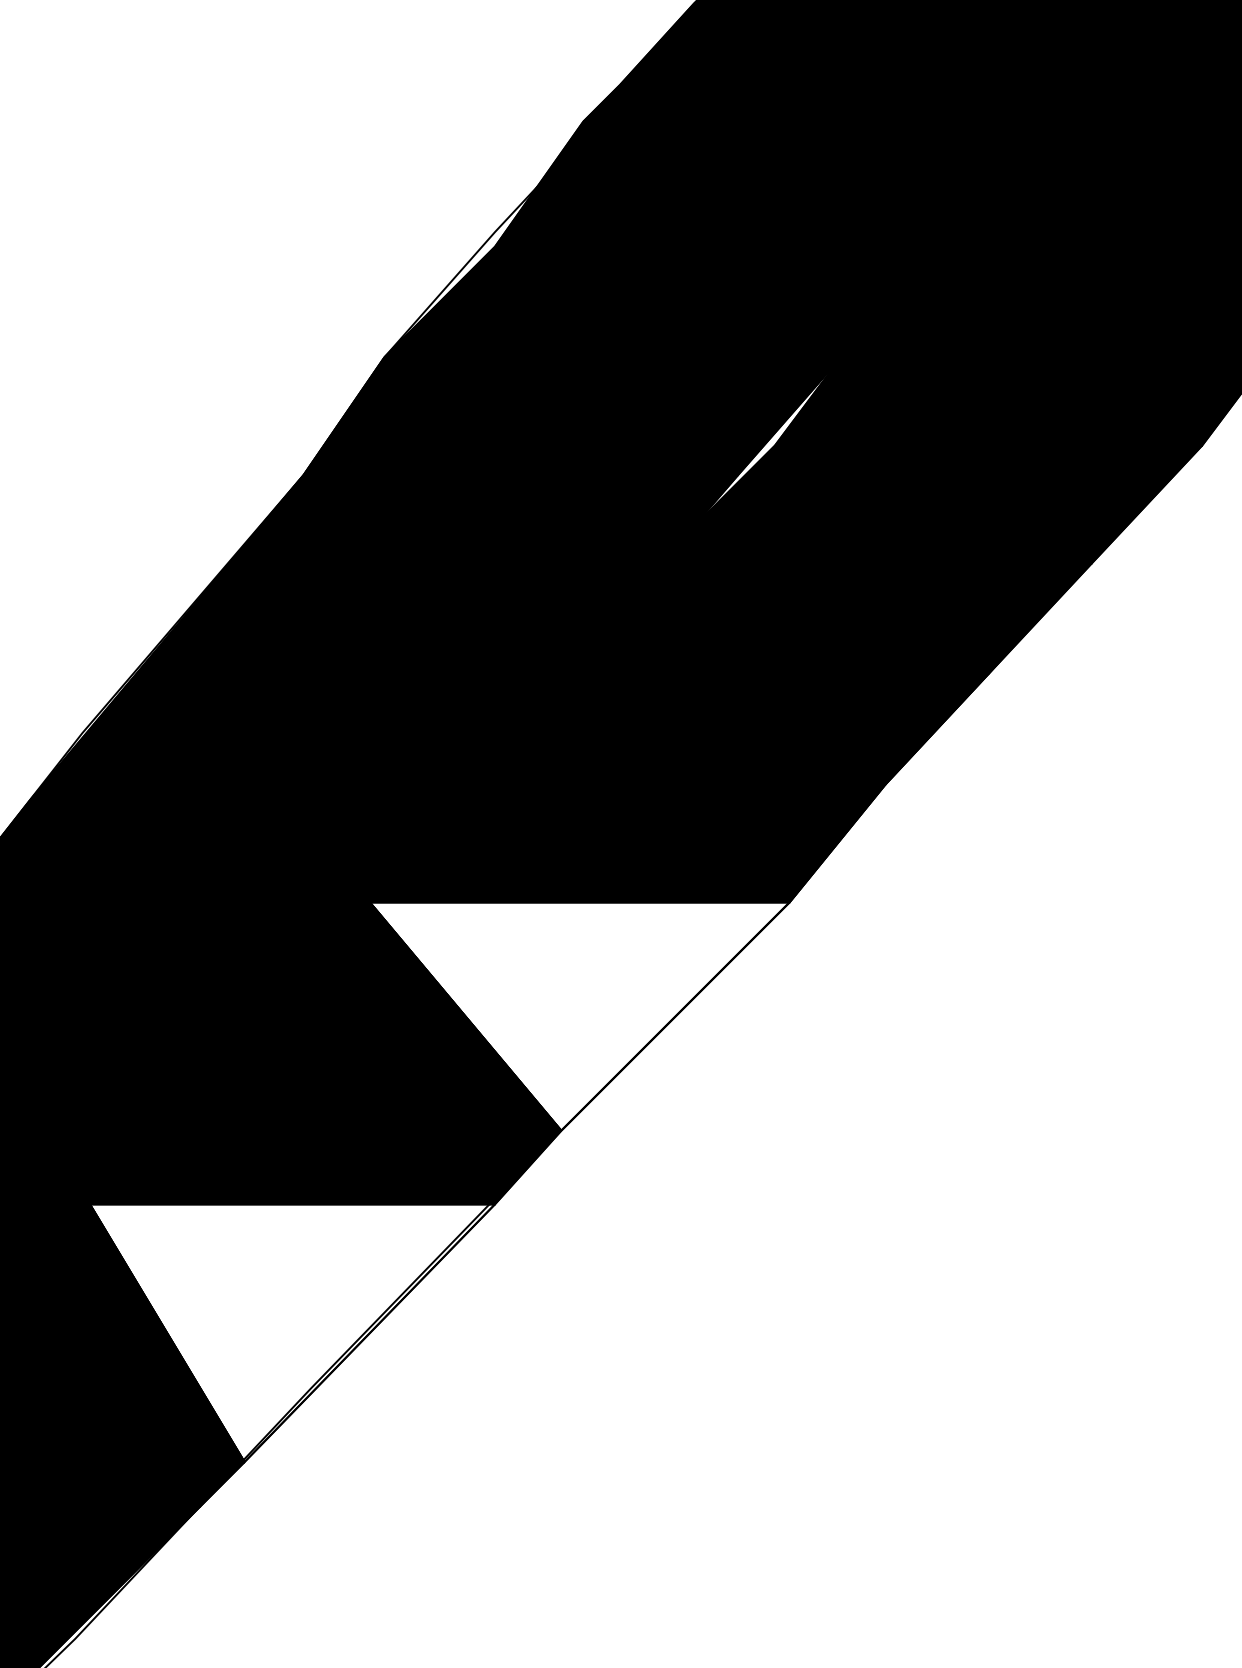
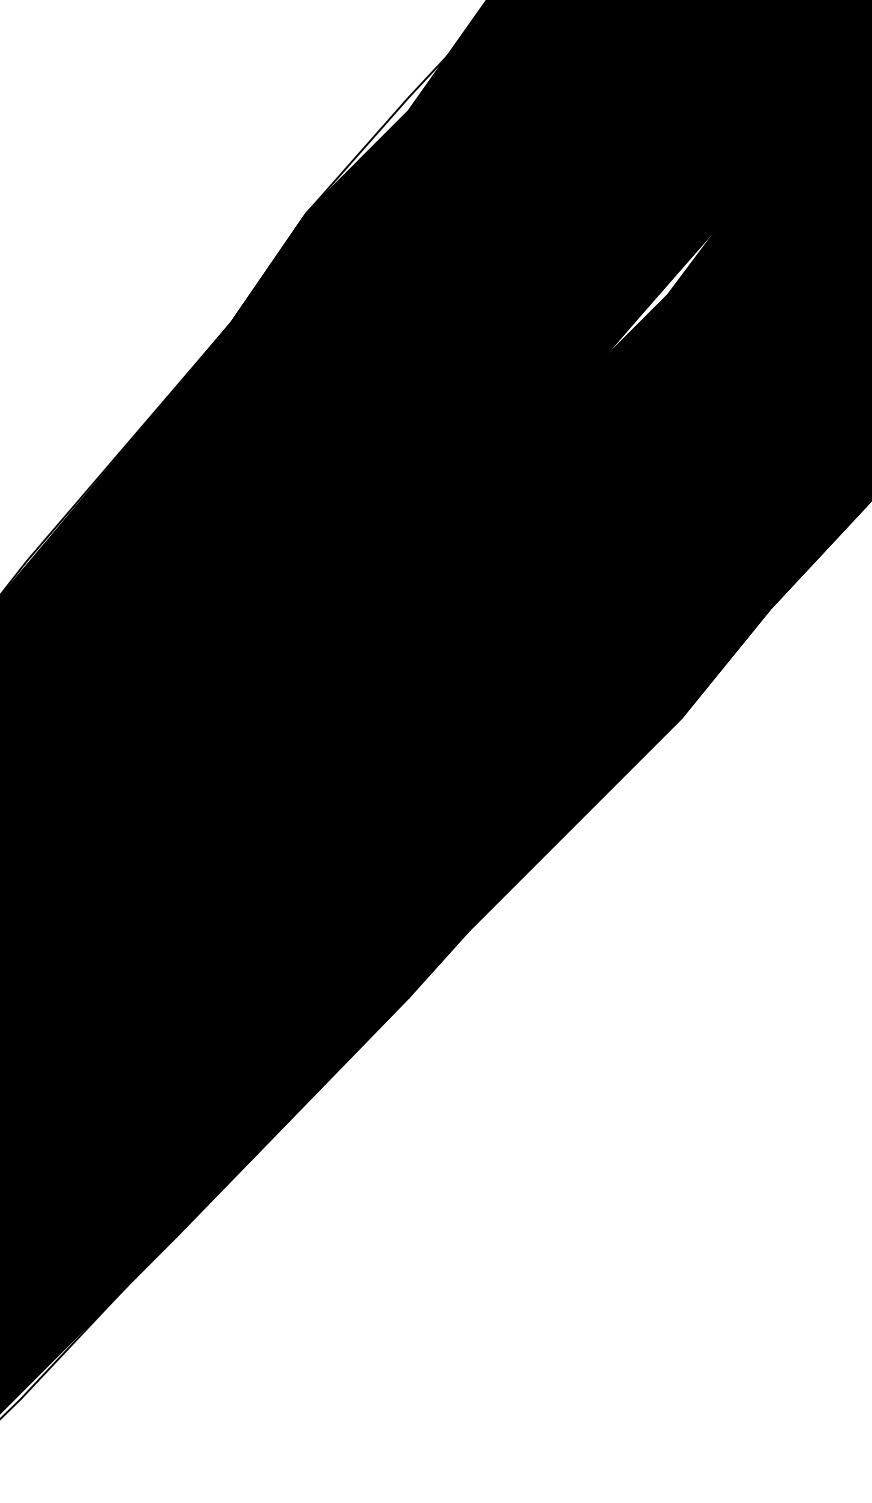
fill: (579, 1016) -> (486, 823), added
fill: (292, 1333) -> (221, 1117), added

